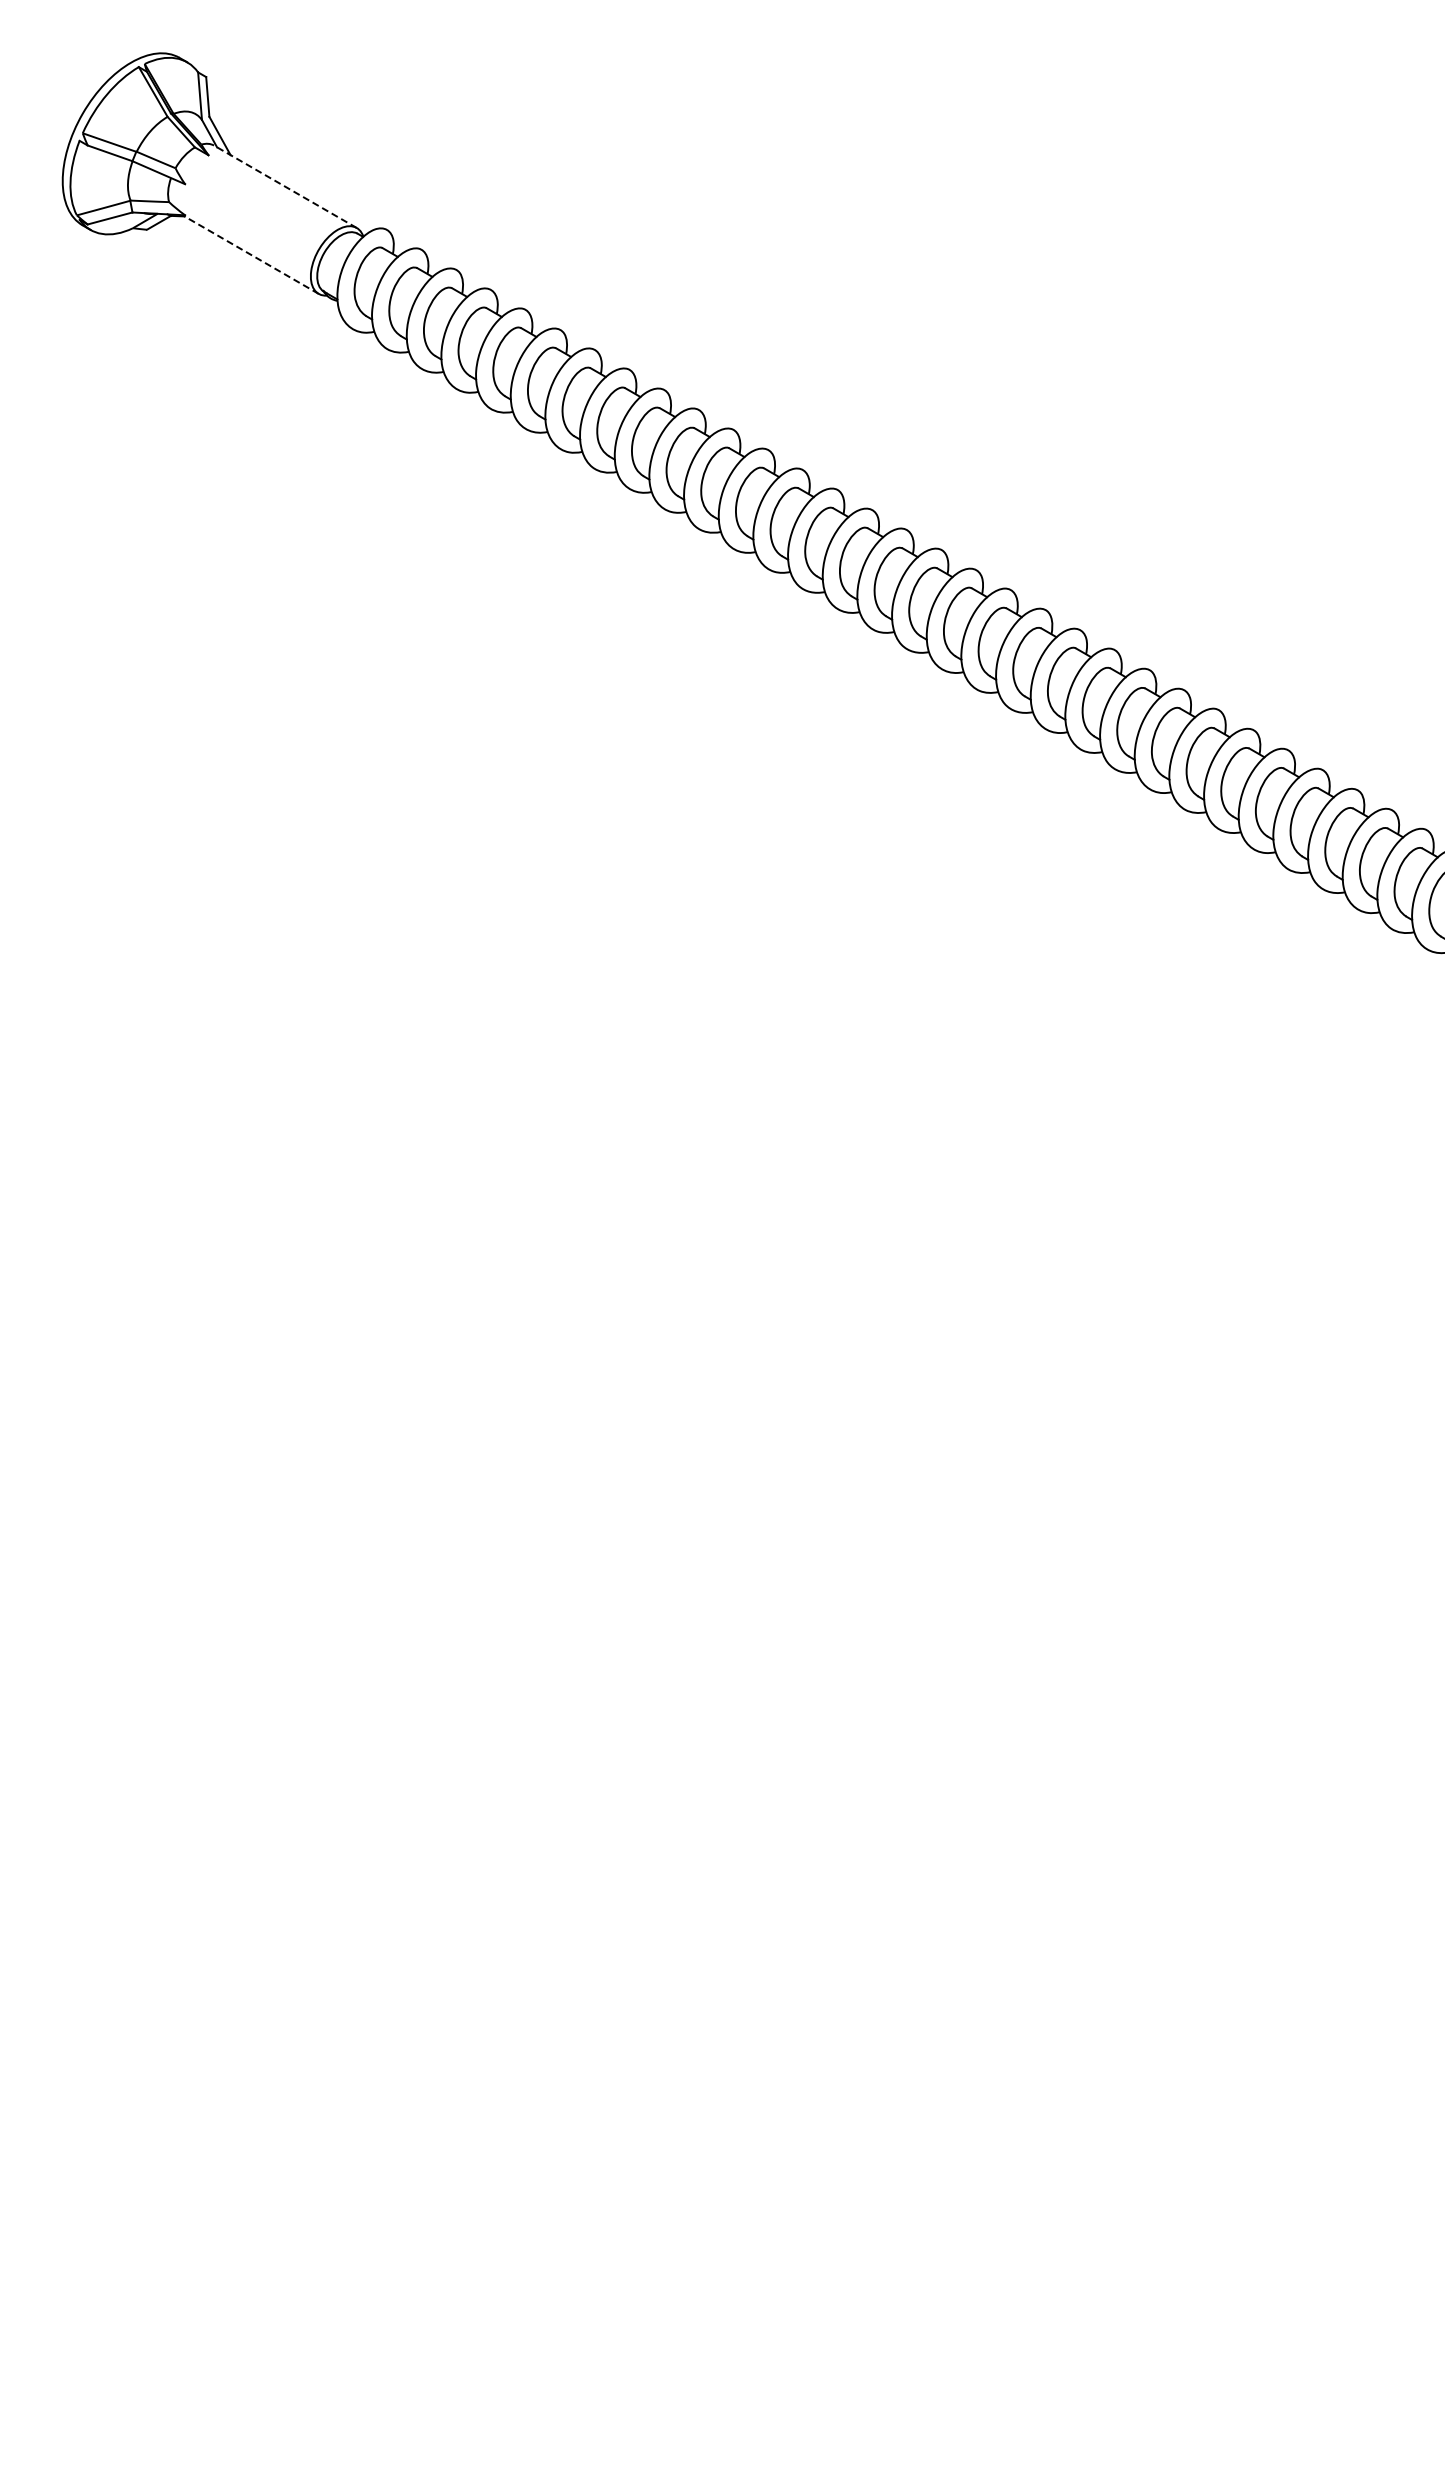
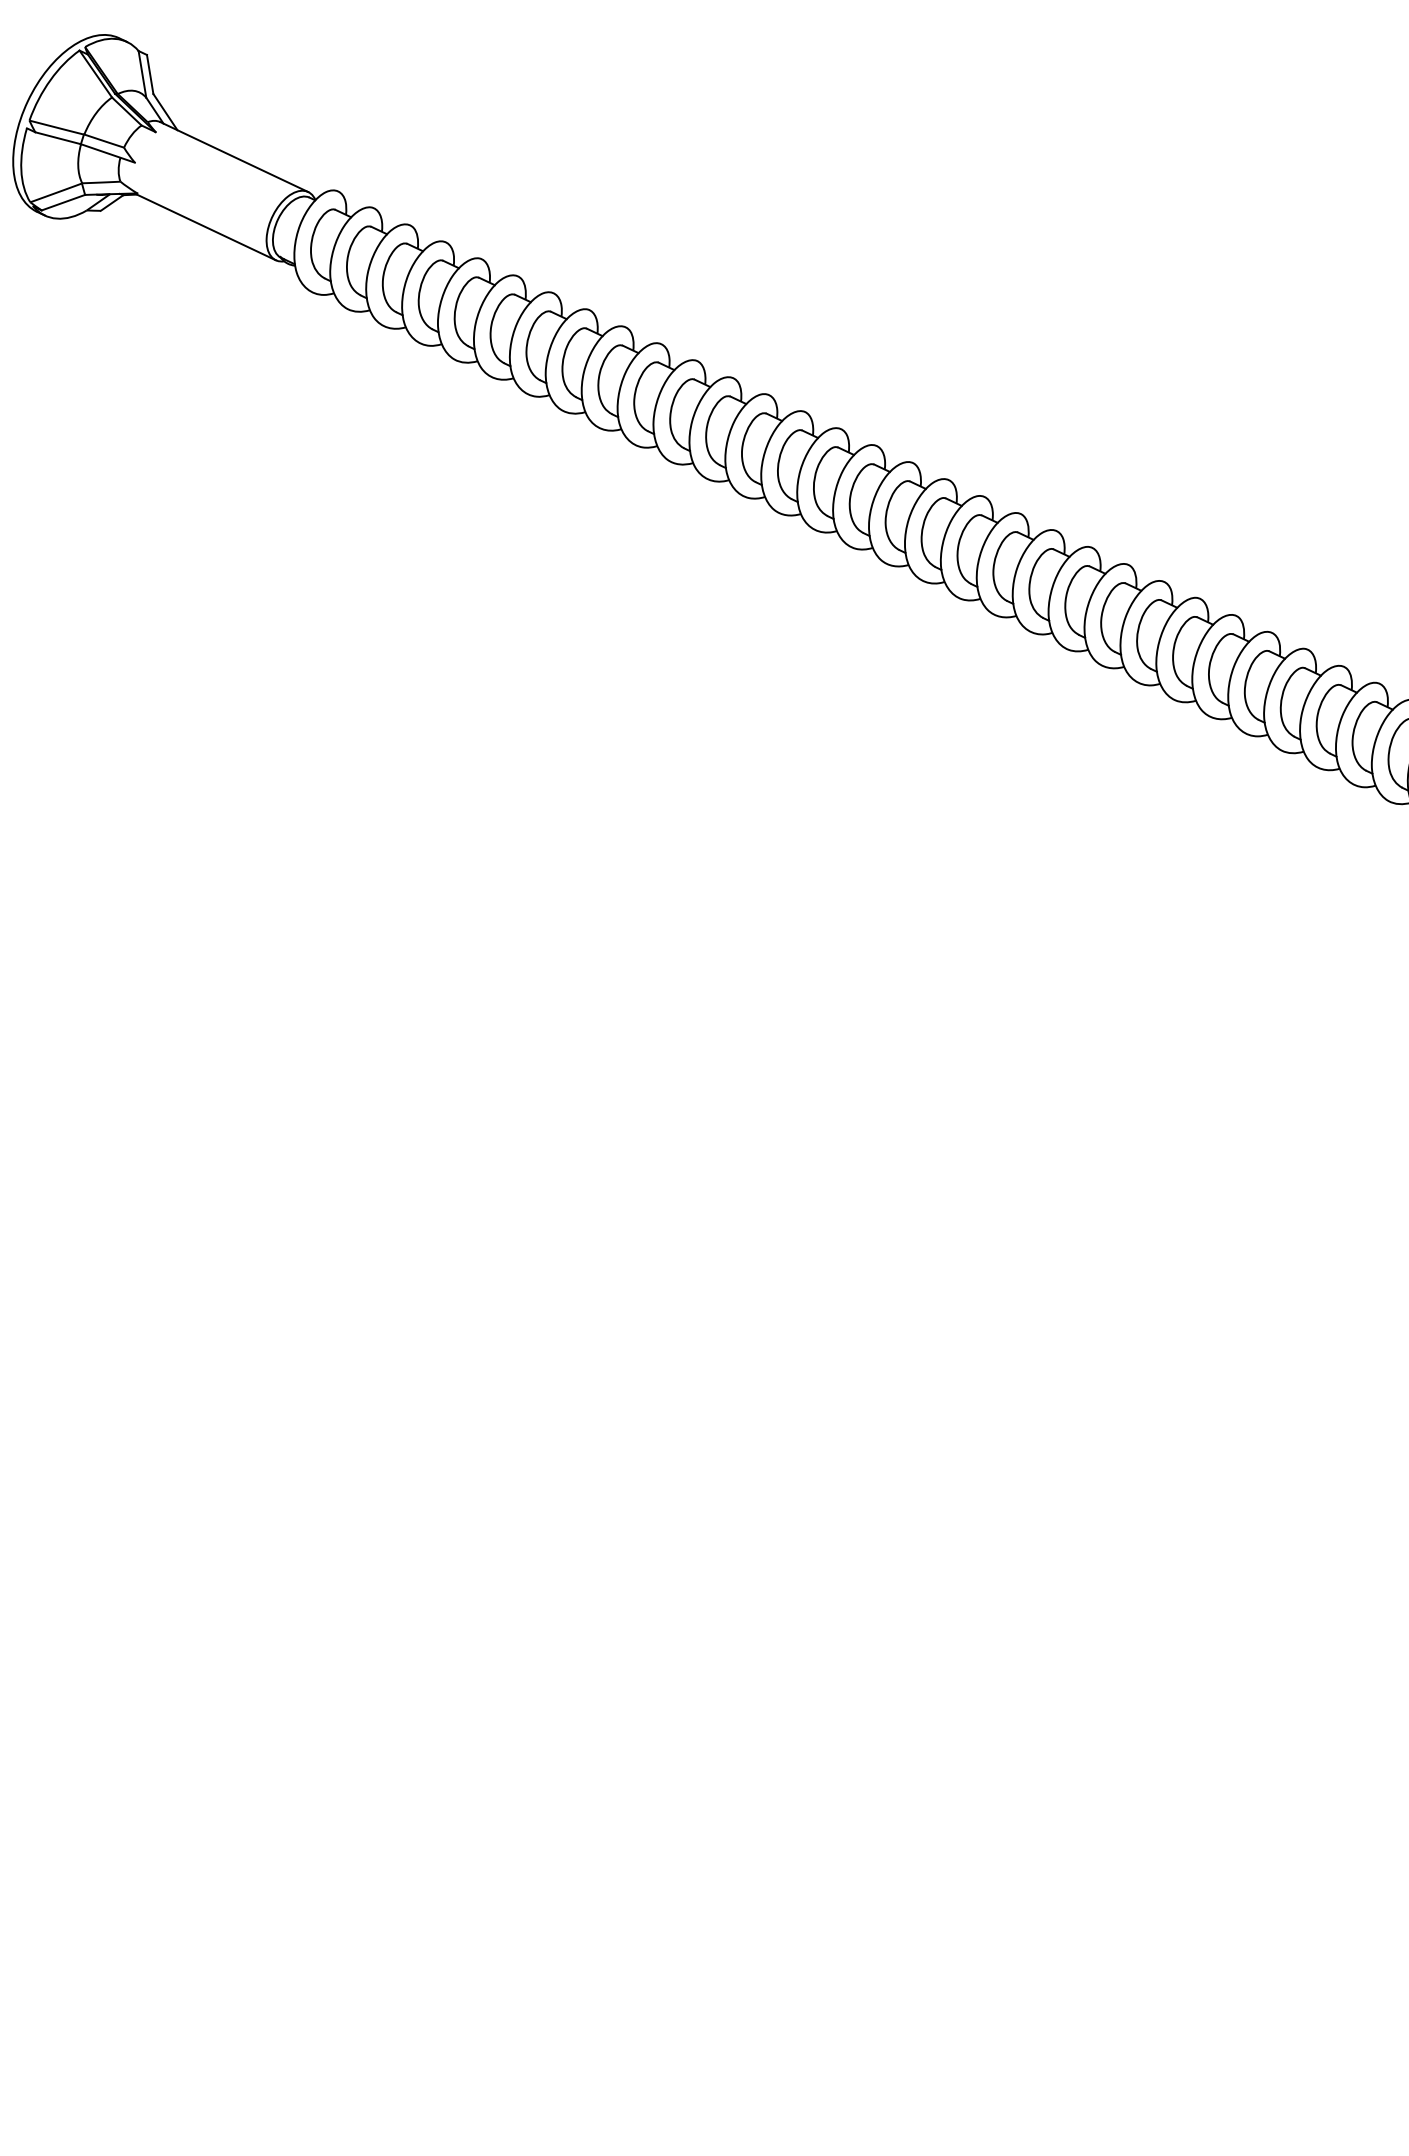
line: (284, 186) -> (233, 156), dashed -> solid
line: (250, 254) -> (205, 226), dashed -> solid

